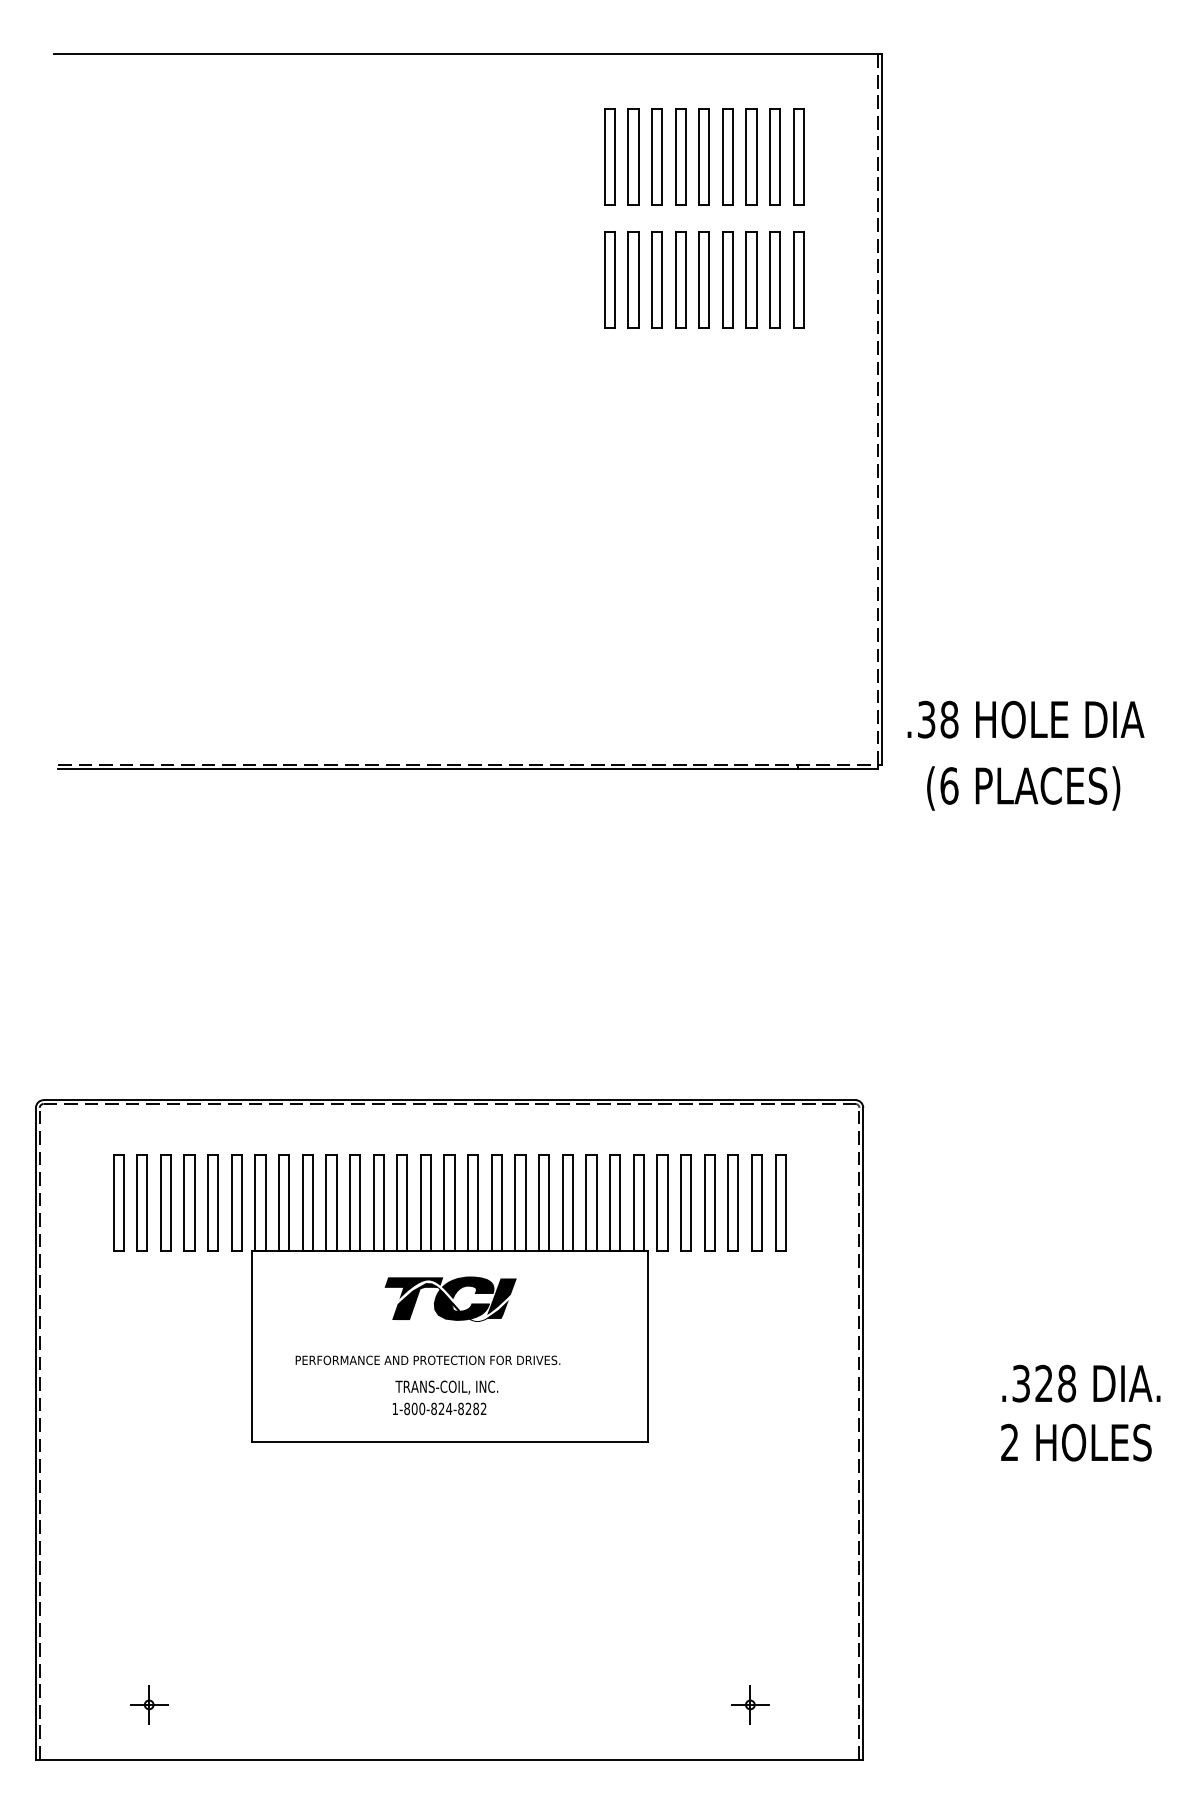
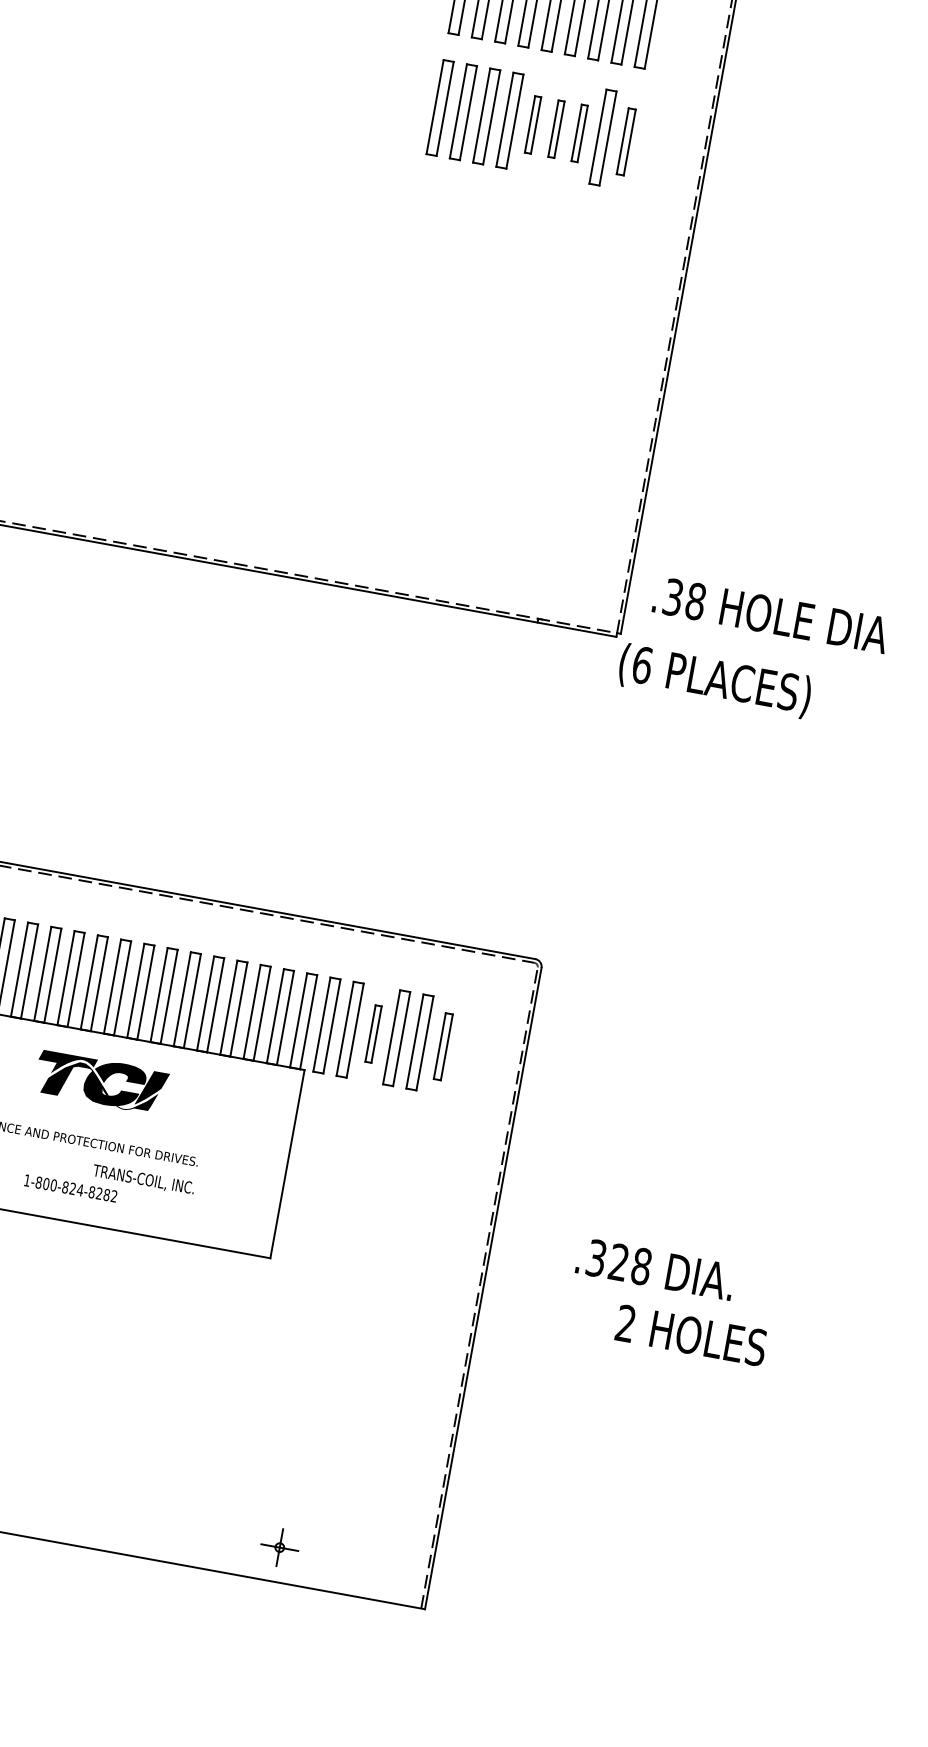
part: (703, 279) -> (532, 124), size x0.6
part: (727, 279) -> (556, 128), size x0.6
part: (751, 279) -> (579, 133), size x0.6
part: (798, 279) -> (625, 141), size x0.7
text: (1023, 788) -> (714, 681), moved
part: (709, 1202) -> (373, 1033), size x0.6
part: (780, 1202) -> (443, 1046), size x0.7
text: (1081, 1383) -> (655, 1268), moved
text: (446, 1387) -> (143, 1179), moved
part: (750, 1704) -> (279, 1547), moved

